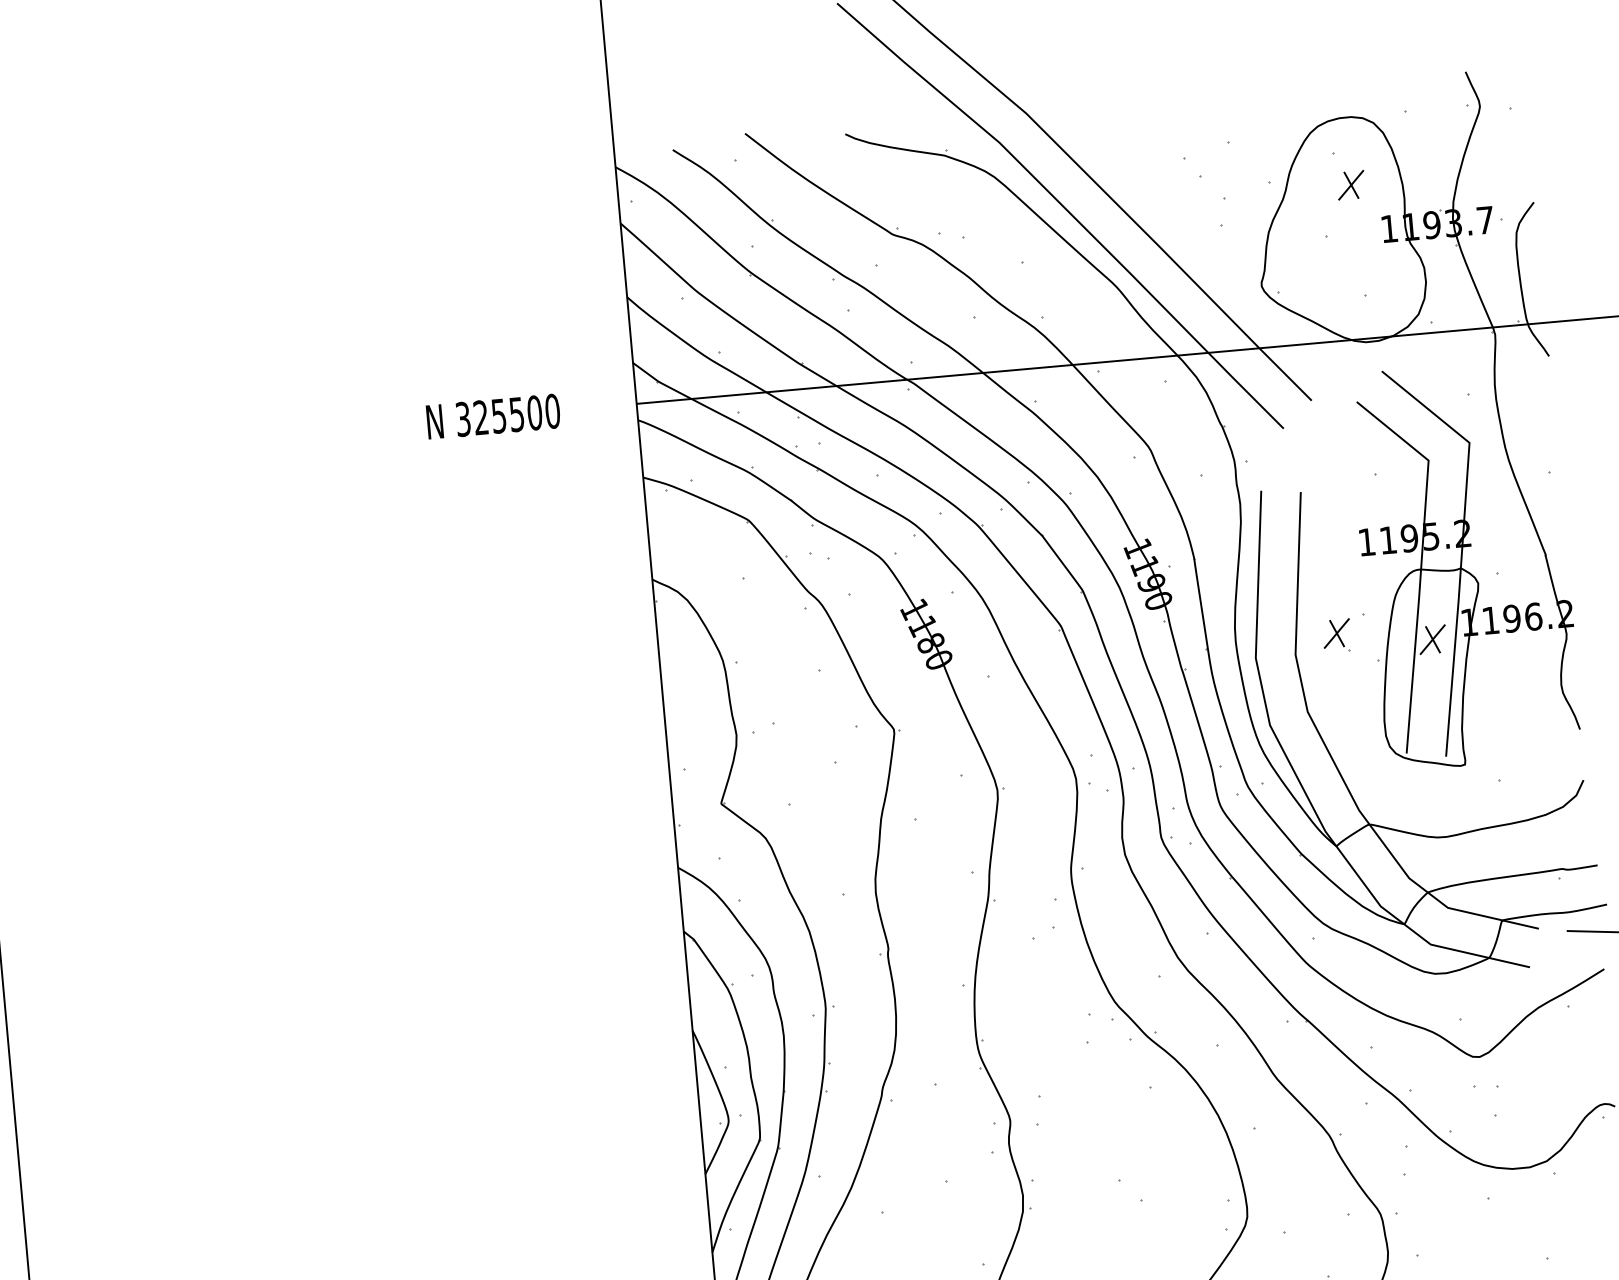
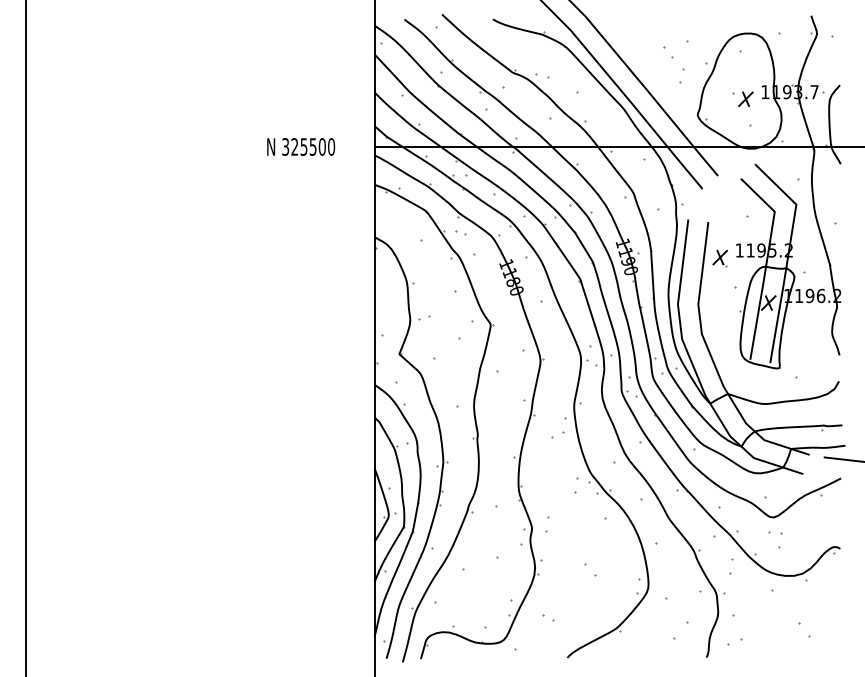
part: (1350, 183) -> (745, 98), moved
part: (1335, 635) -> (719, 258), moved

